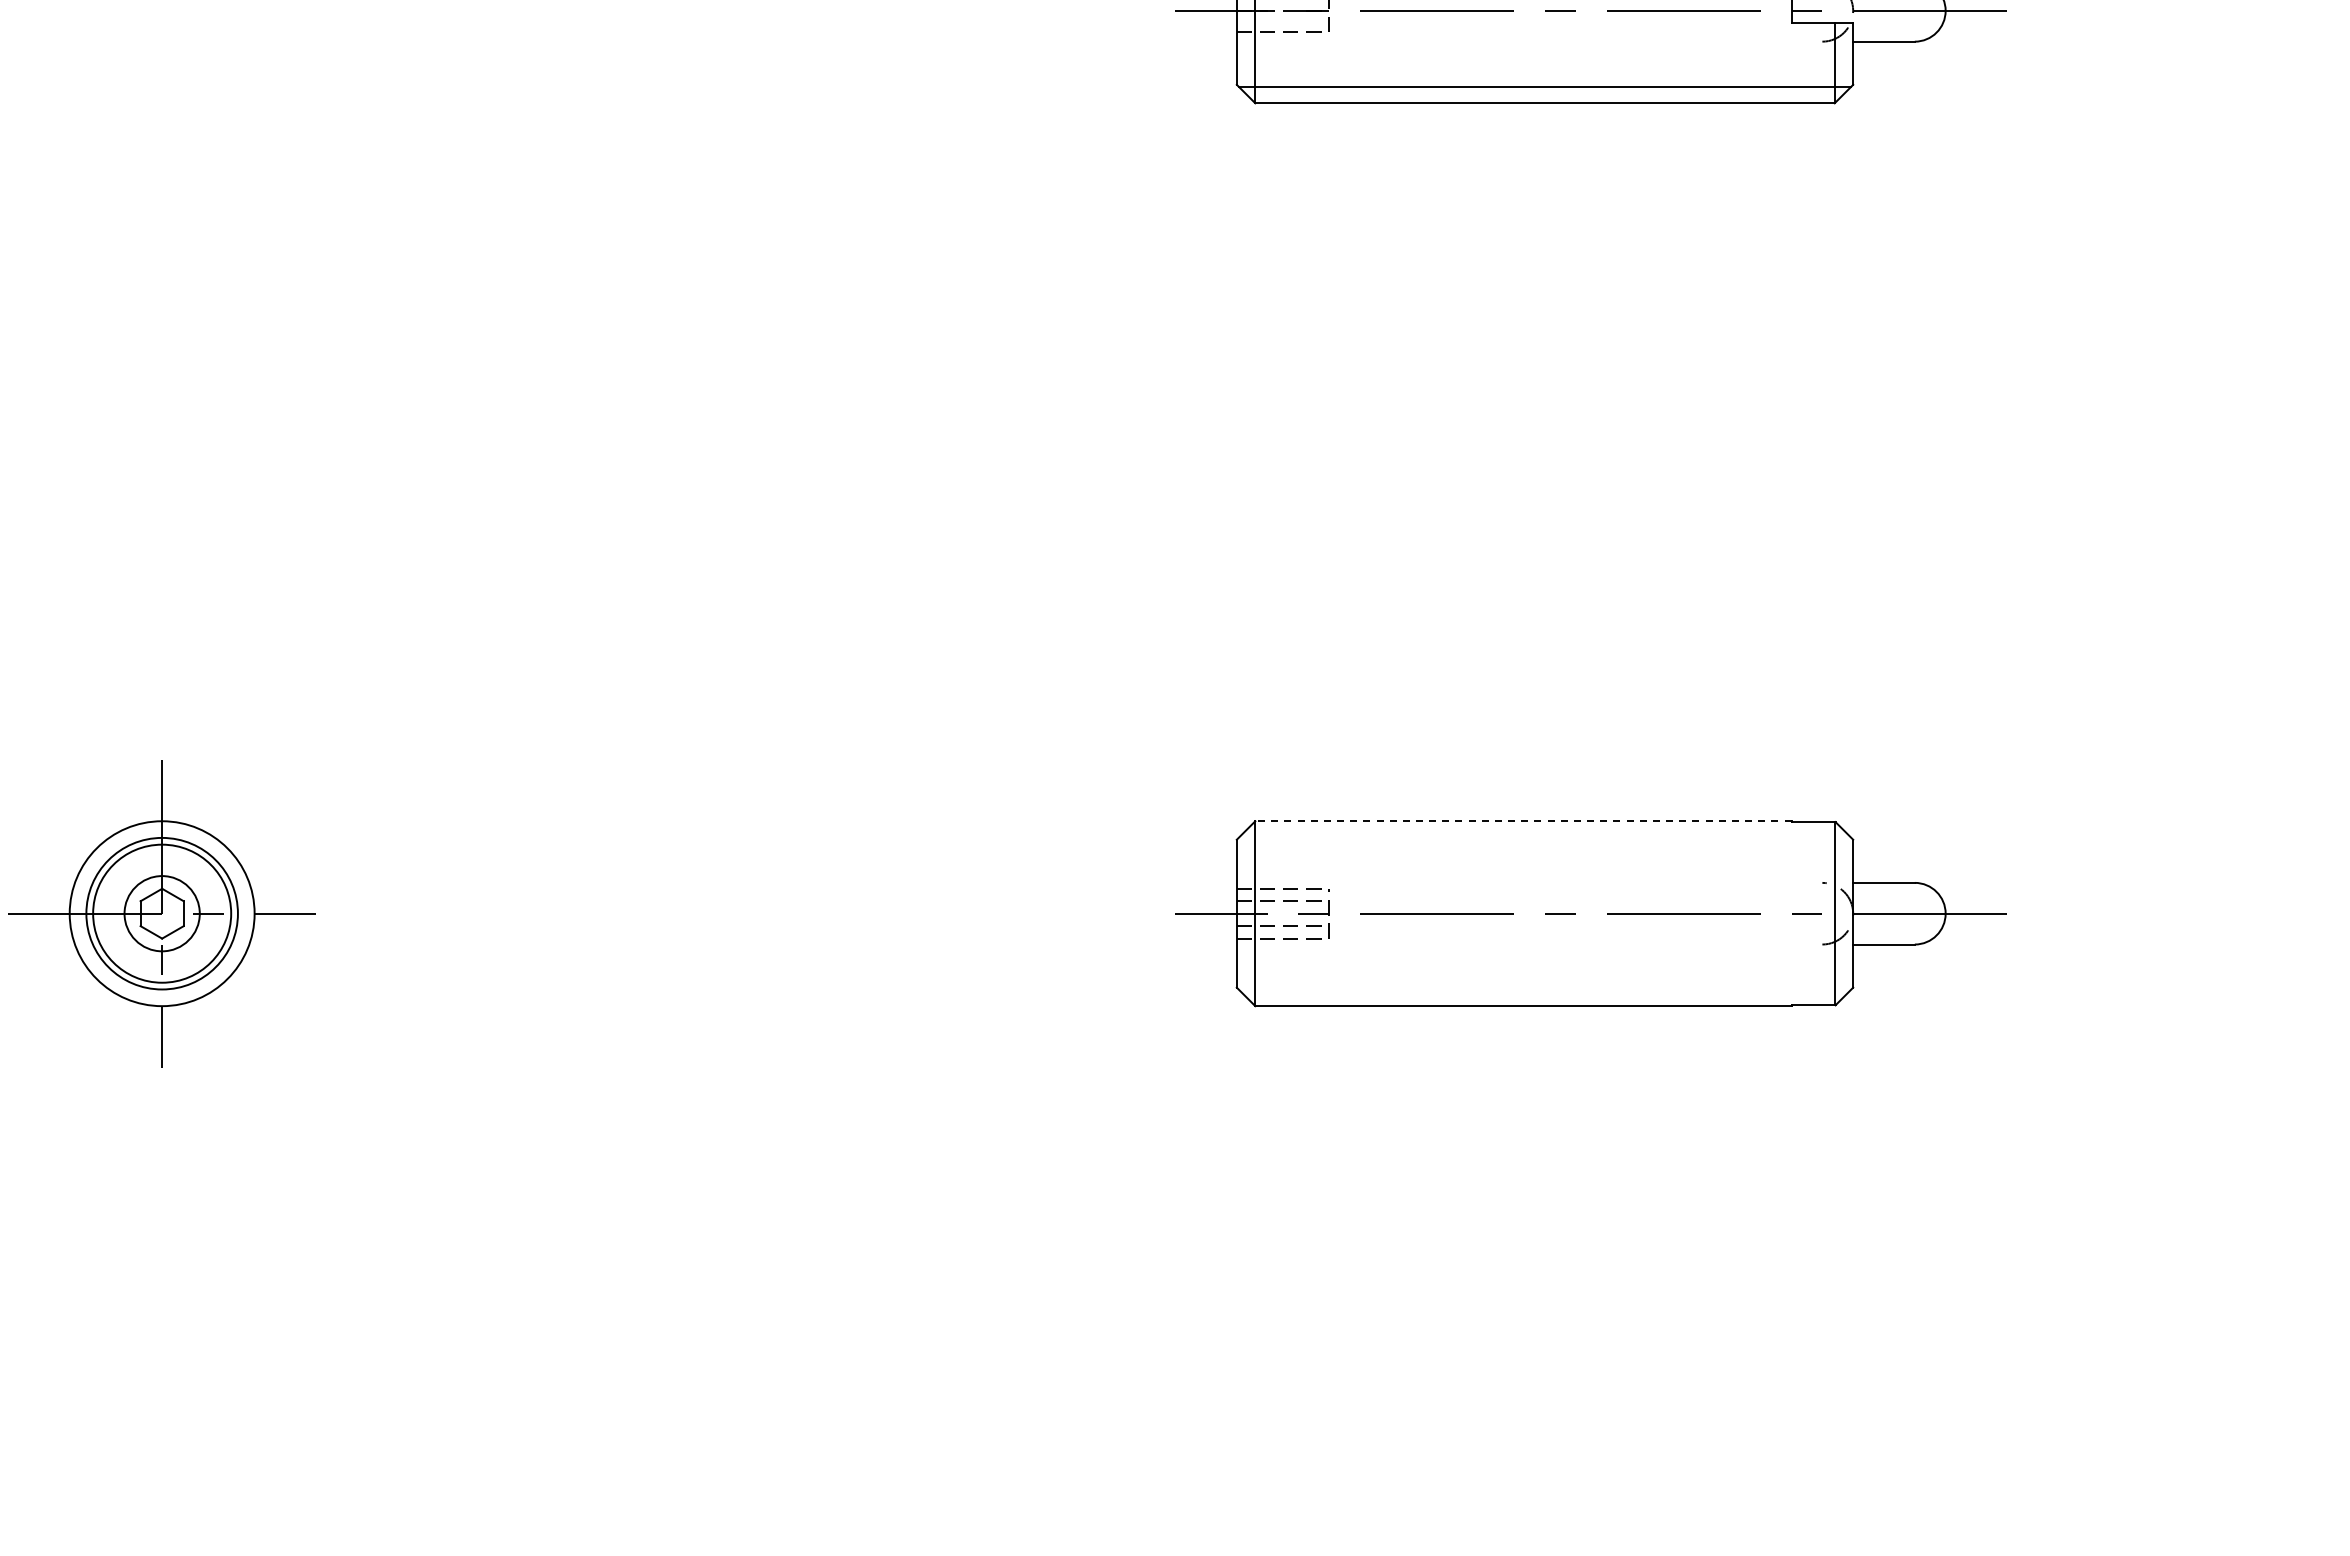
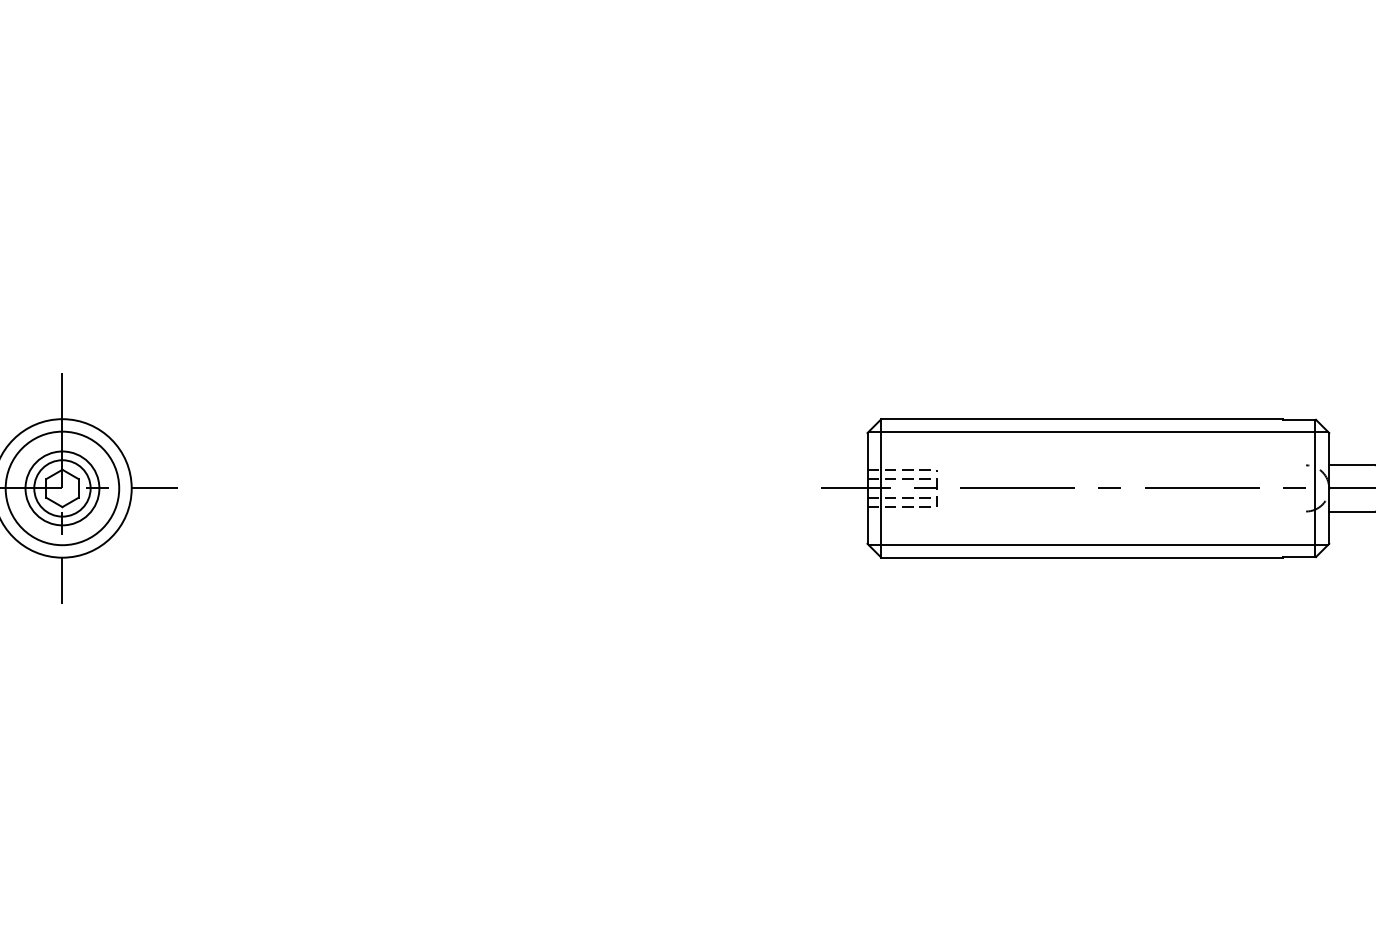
line: (1522, 821) -> (1081, 419), dashed -> solid
line: (1544, 837) -> (1097, 431), added
circle: (161, 913) -> (61, 488), size x0.71
line: (1544, 989) -> (1097, 545), added

